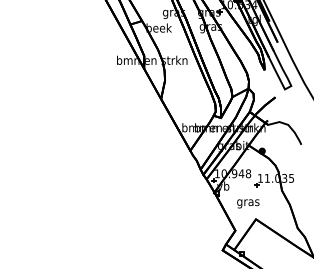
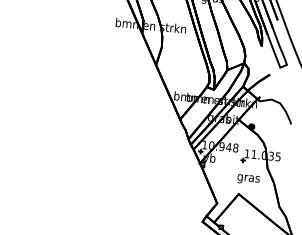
text: (248, 203) -> (248, 179), moved

